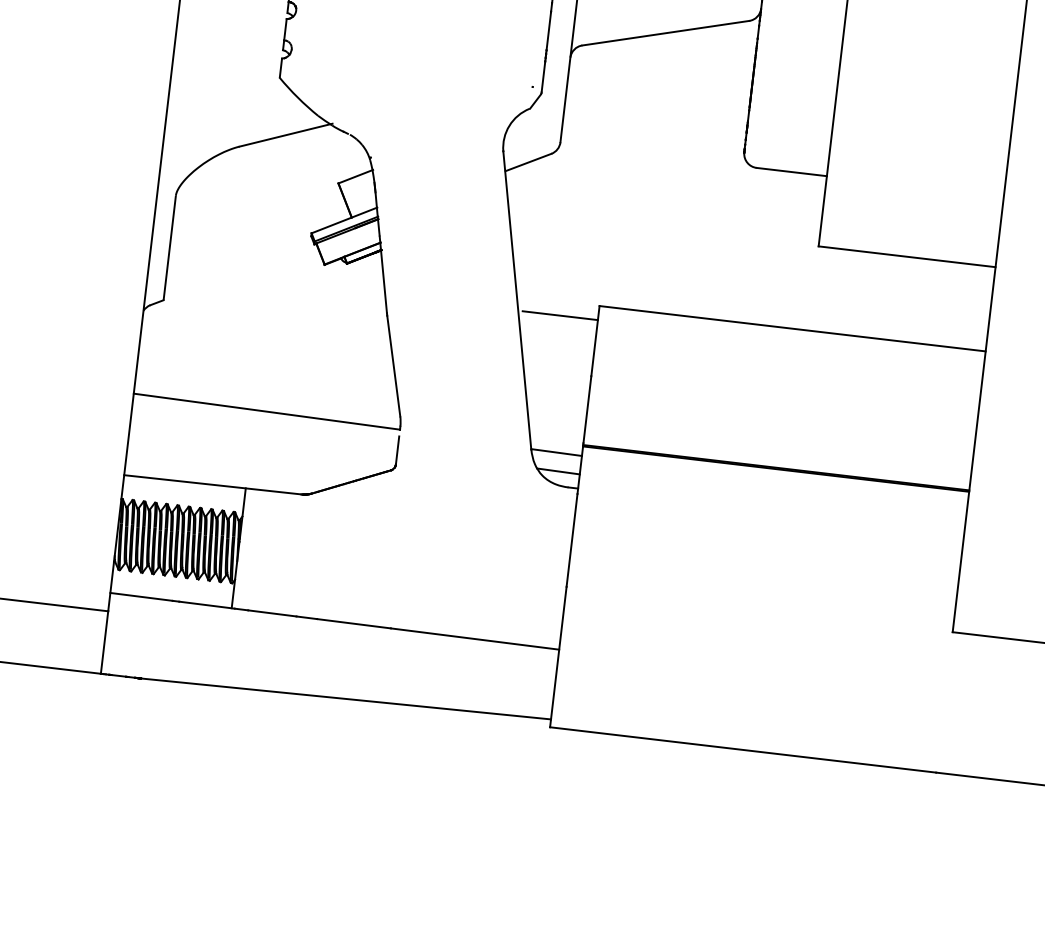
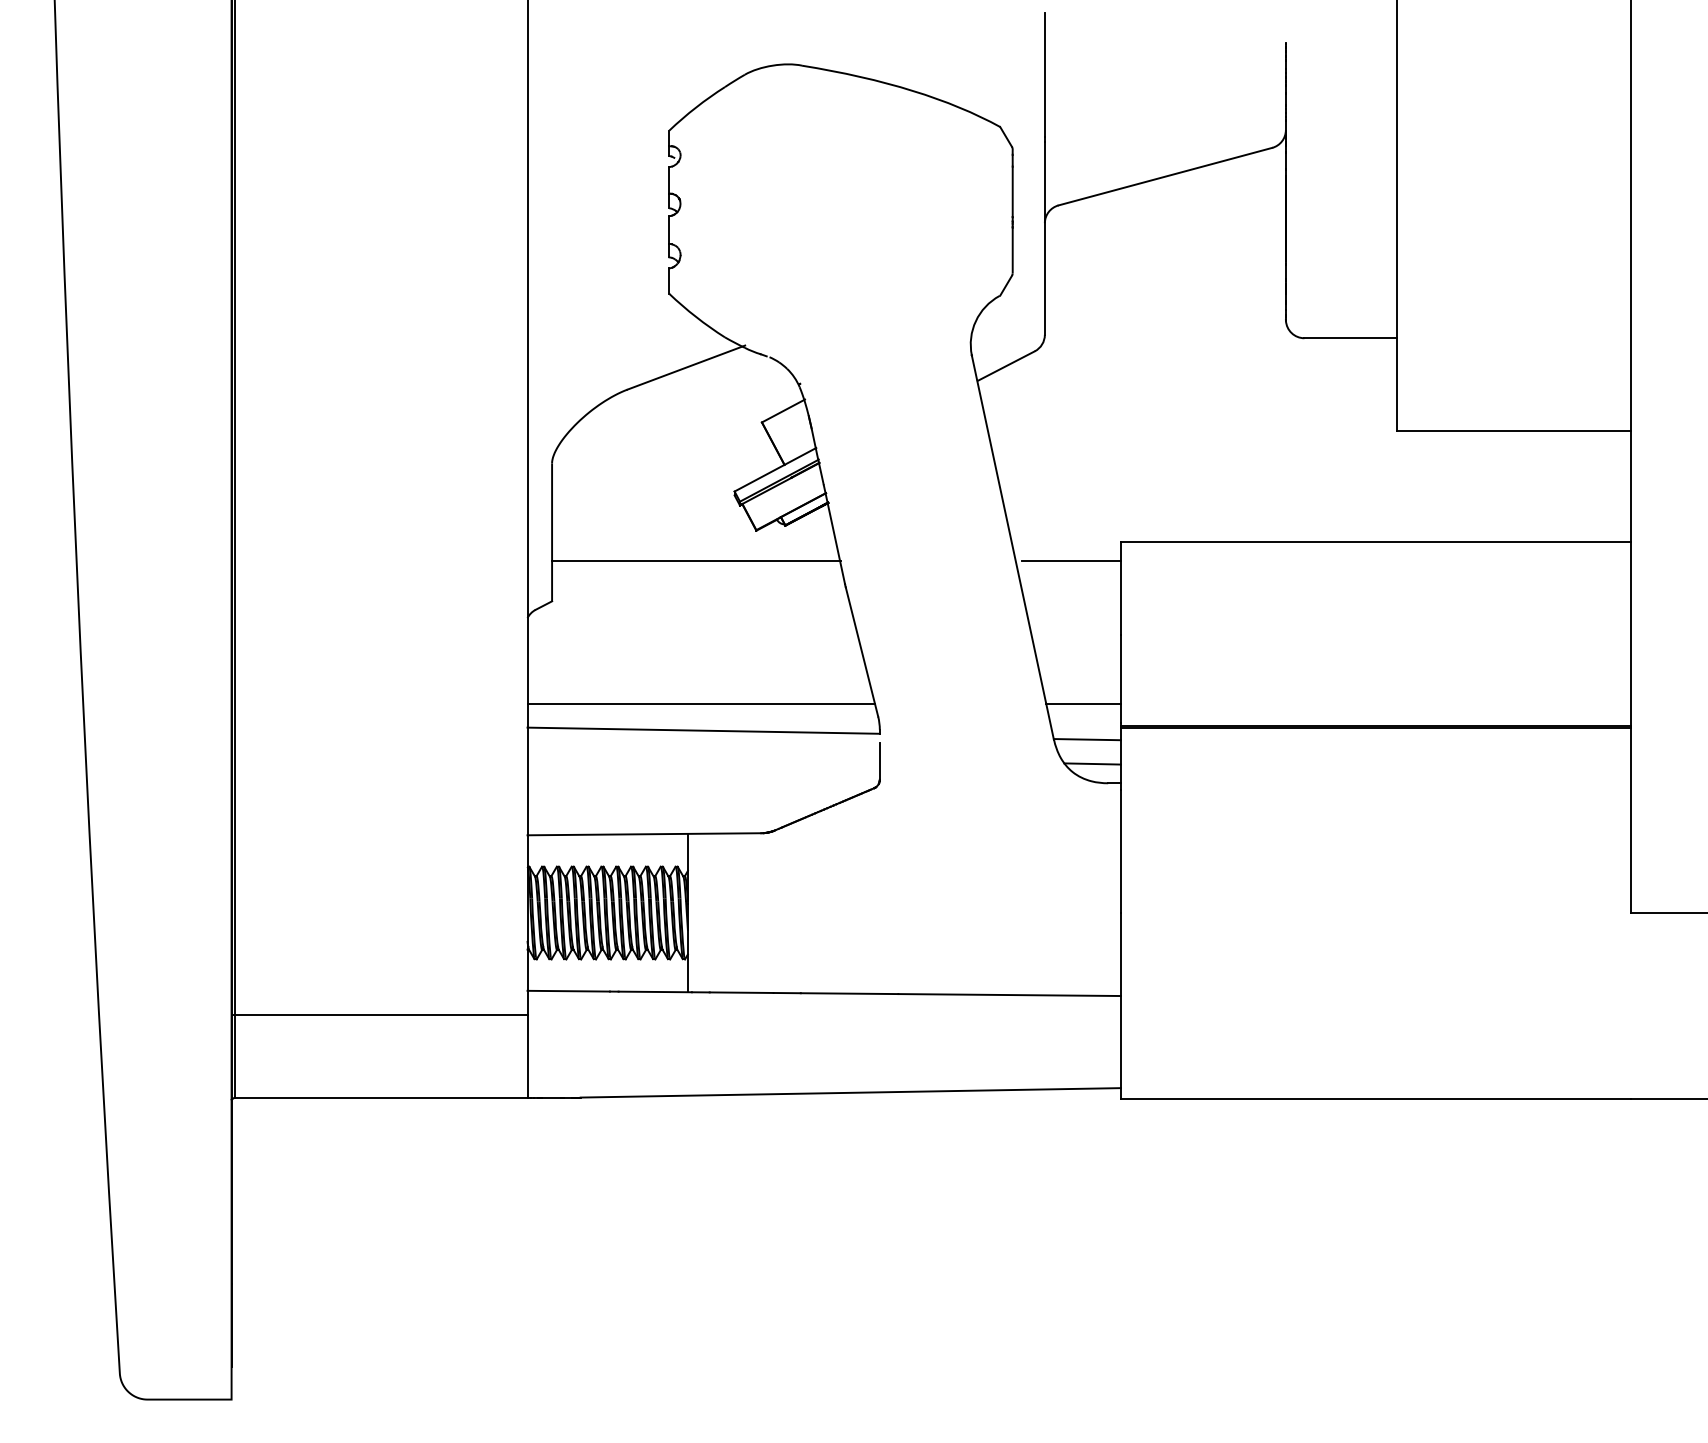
line: (276, 282) -> (696, 560), added
line: (267, 390) -> (701, 703), added
line: (556, 424) -> (1083, 703), added

